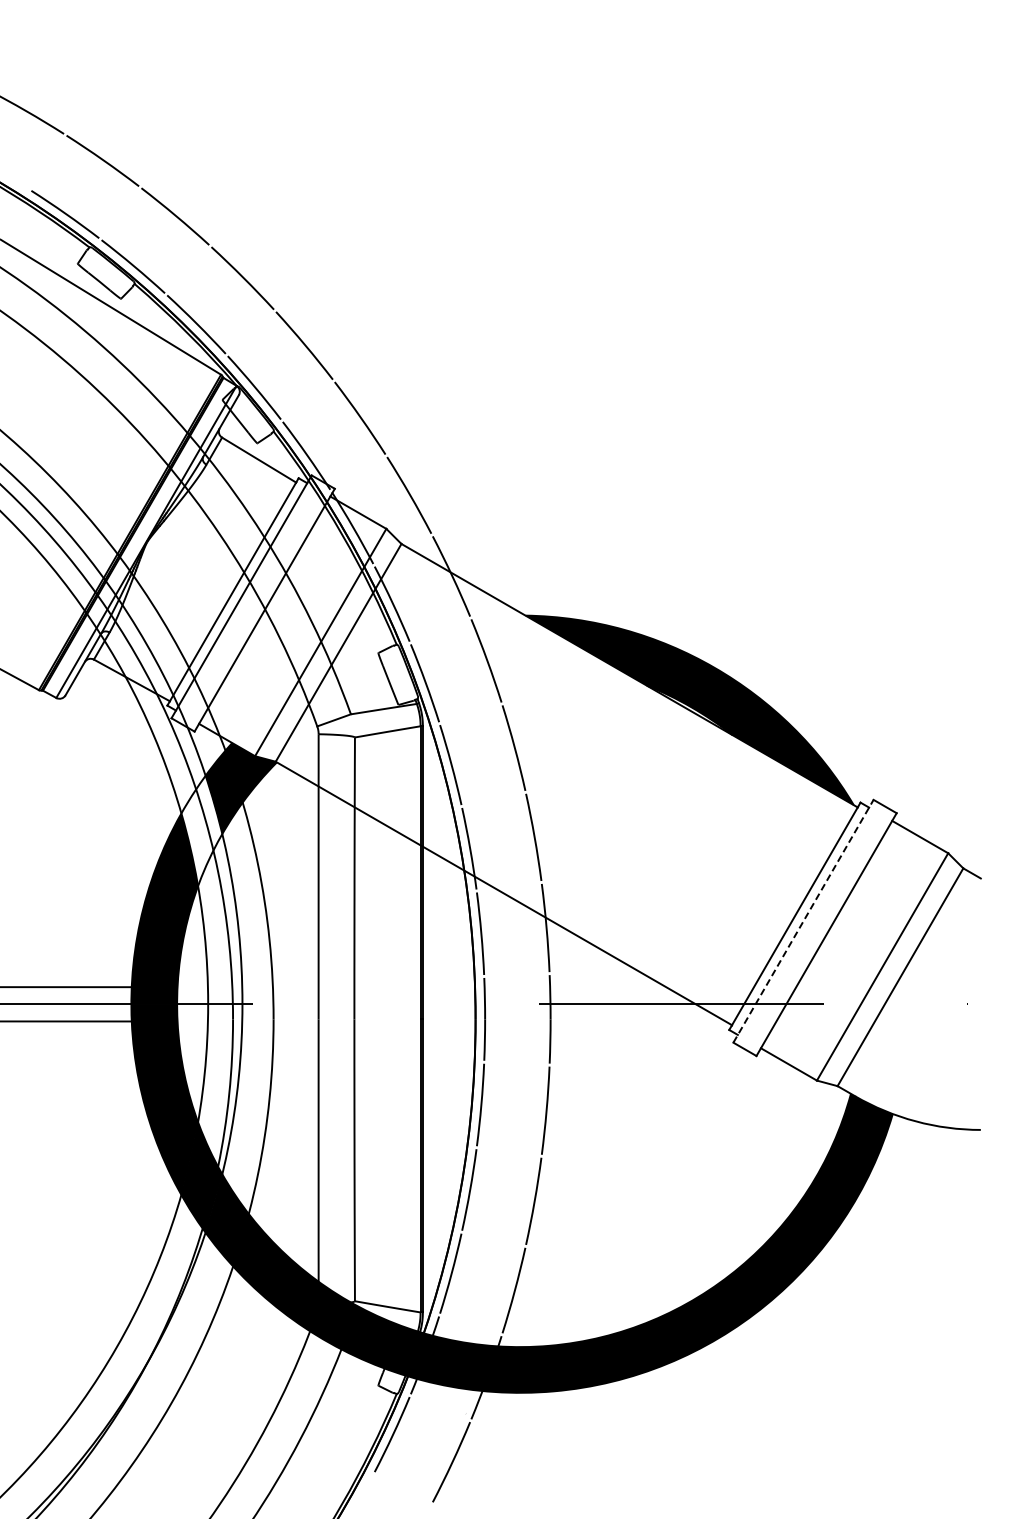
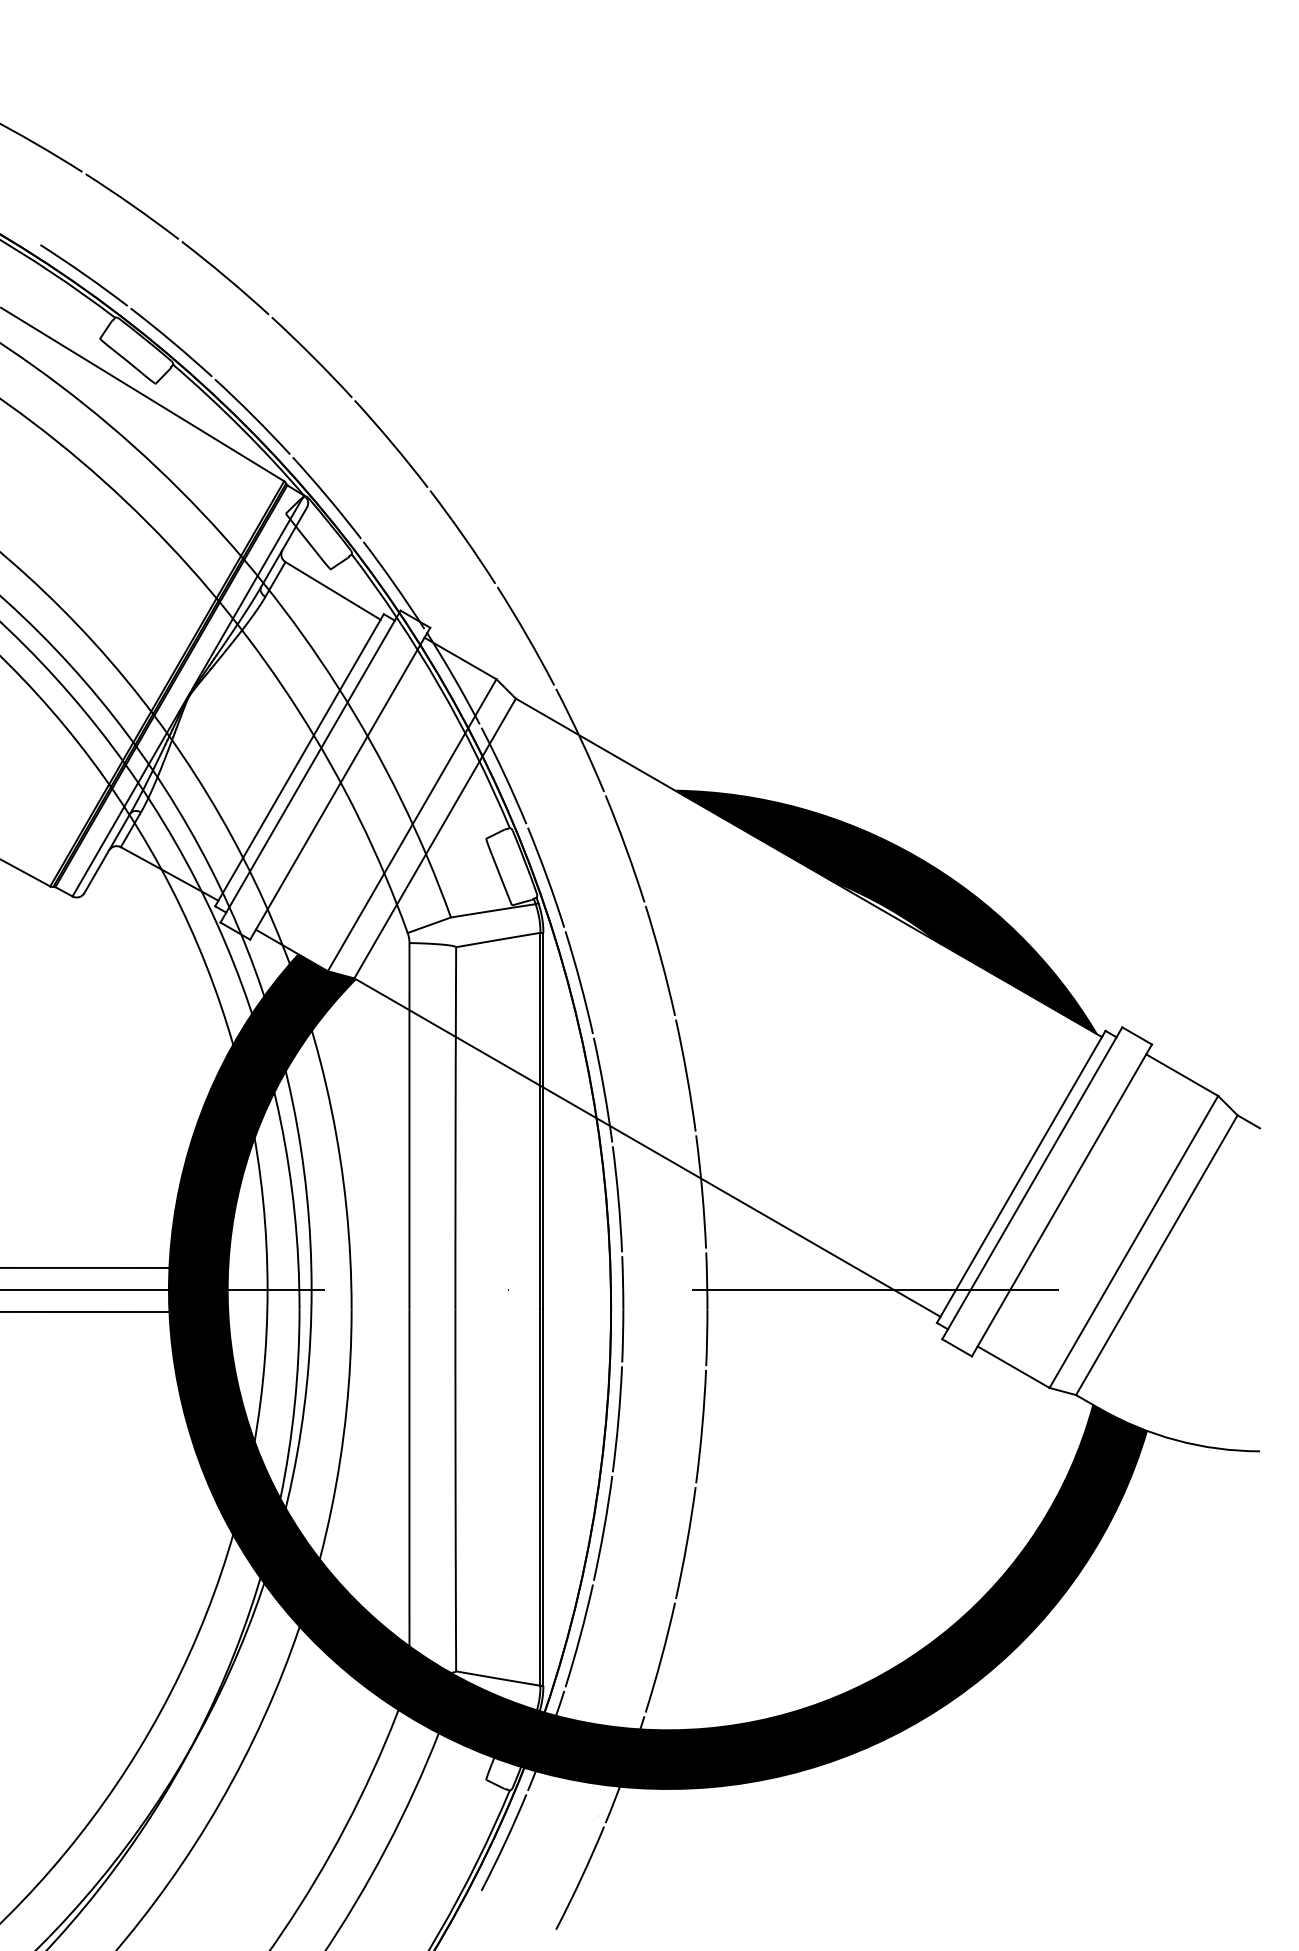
fill: (201, 830) -> (259, 1066), added
line: (803, 920) -> (1032, 1182), dashed -> solid

